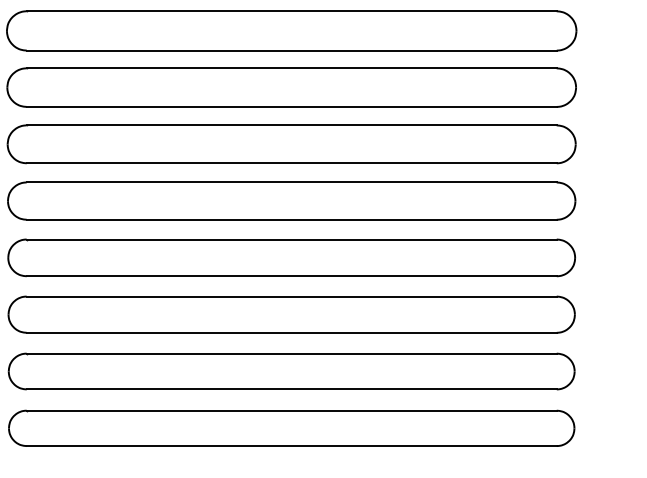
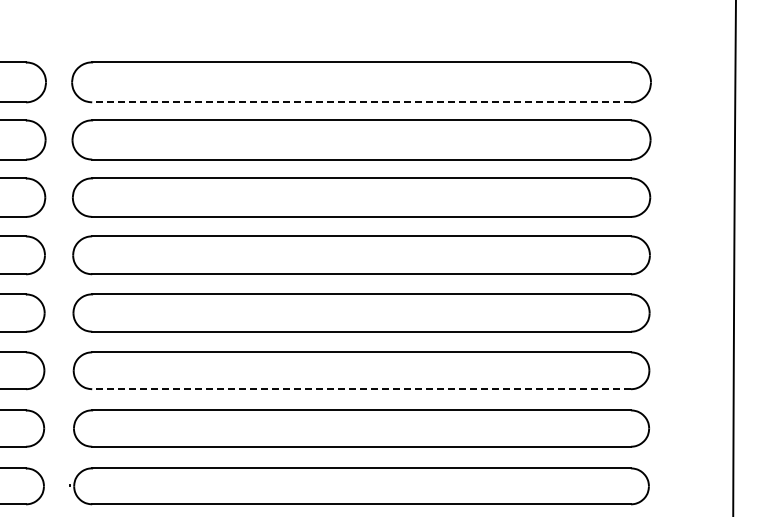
line: (291, 50) -> (361, 102), solid -> dashed
line: (291, 333) -> (361, 389), solid -> dashed

